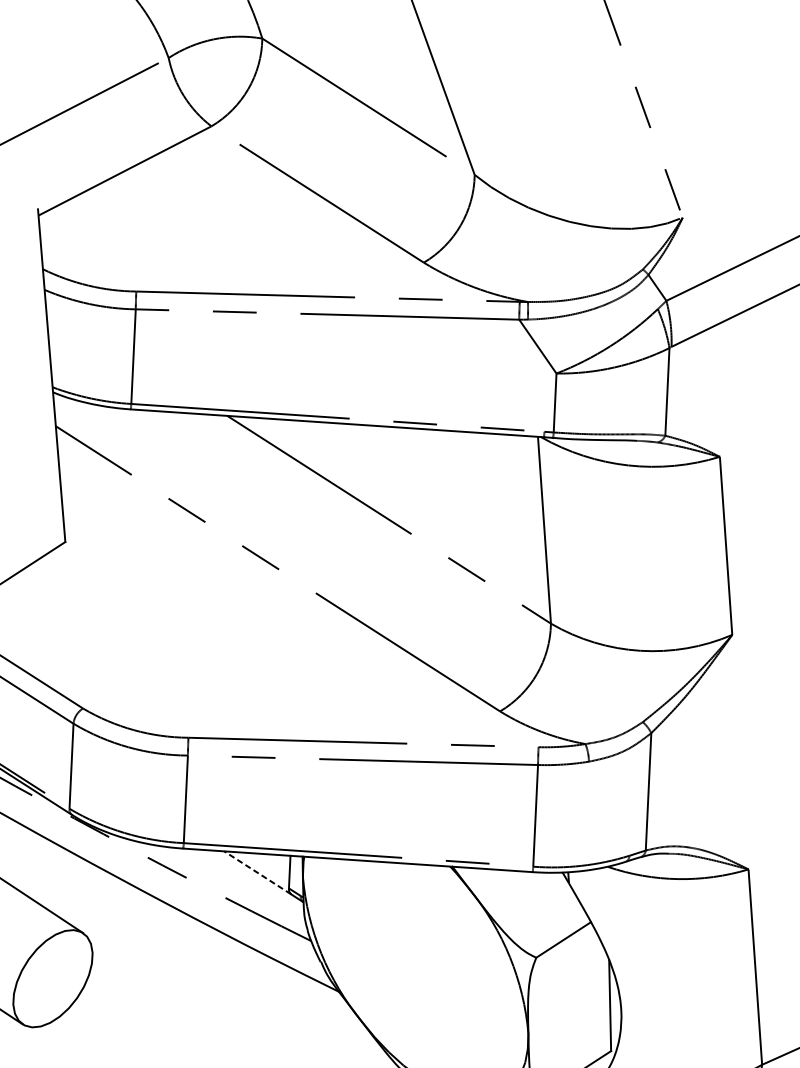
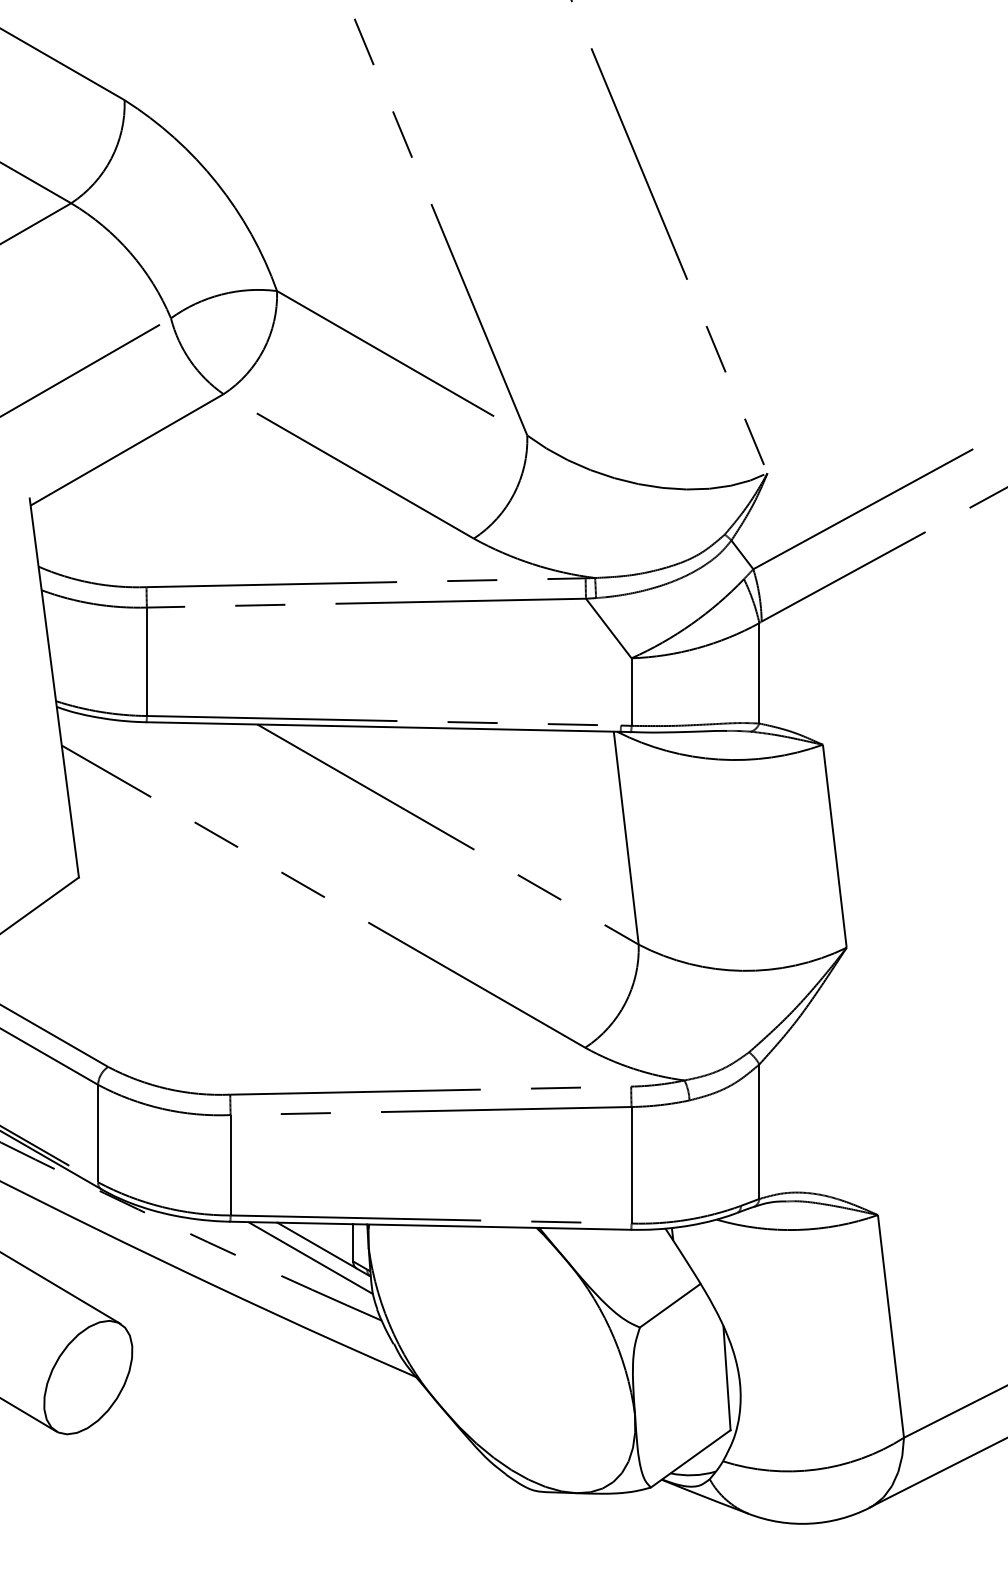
line: (257, 872) -> (316, 1245), dashed -> solid
line: (251, 883) -> (310, 1258), added

